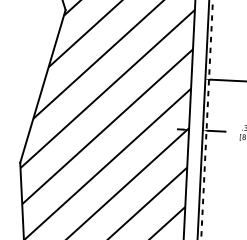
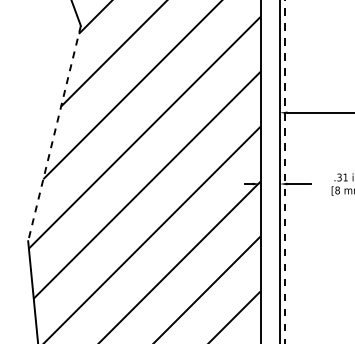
line: (42, 86) -> (54, 133), solid -> dashed

